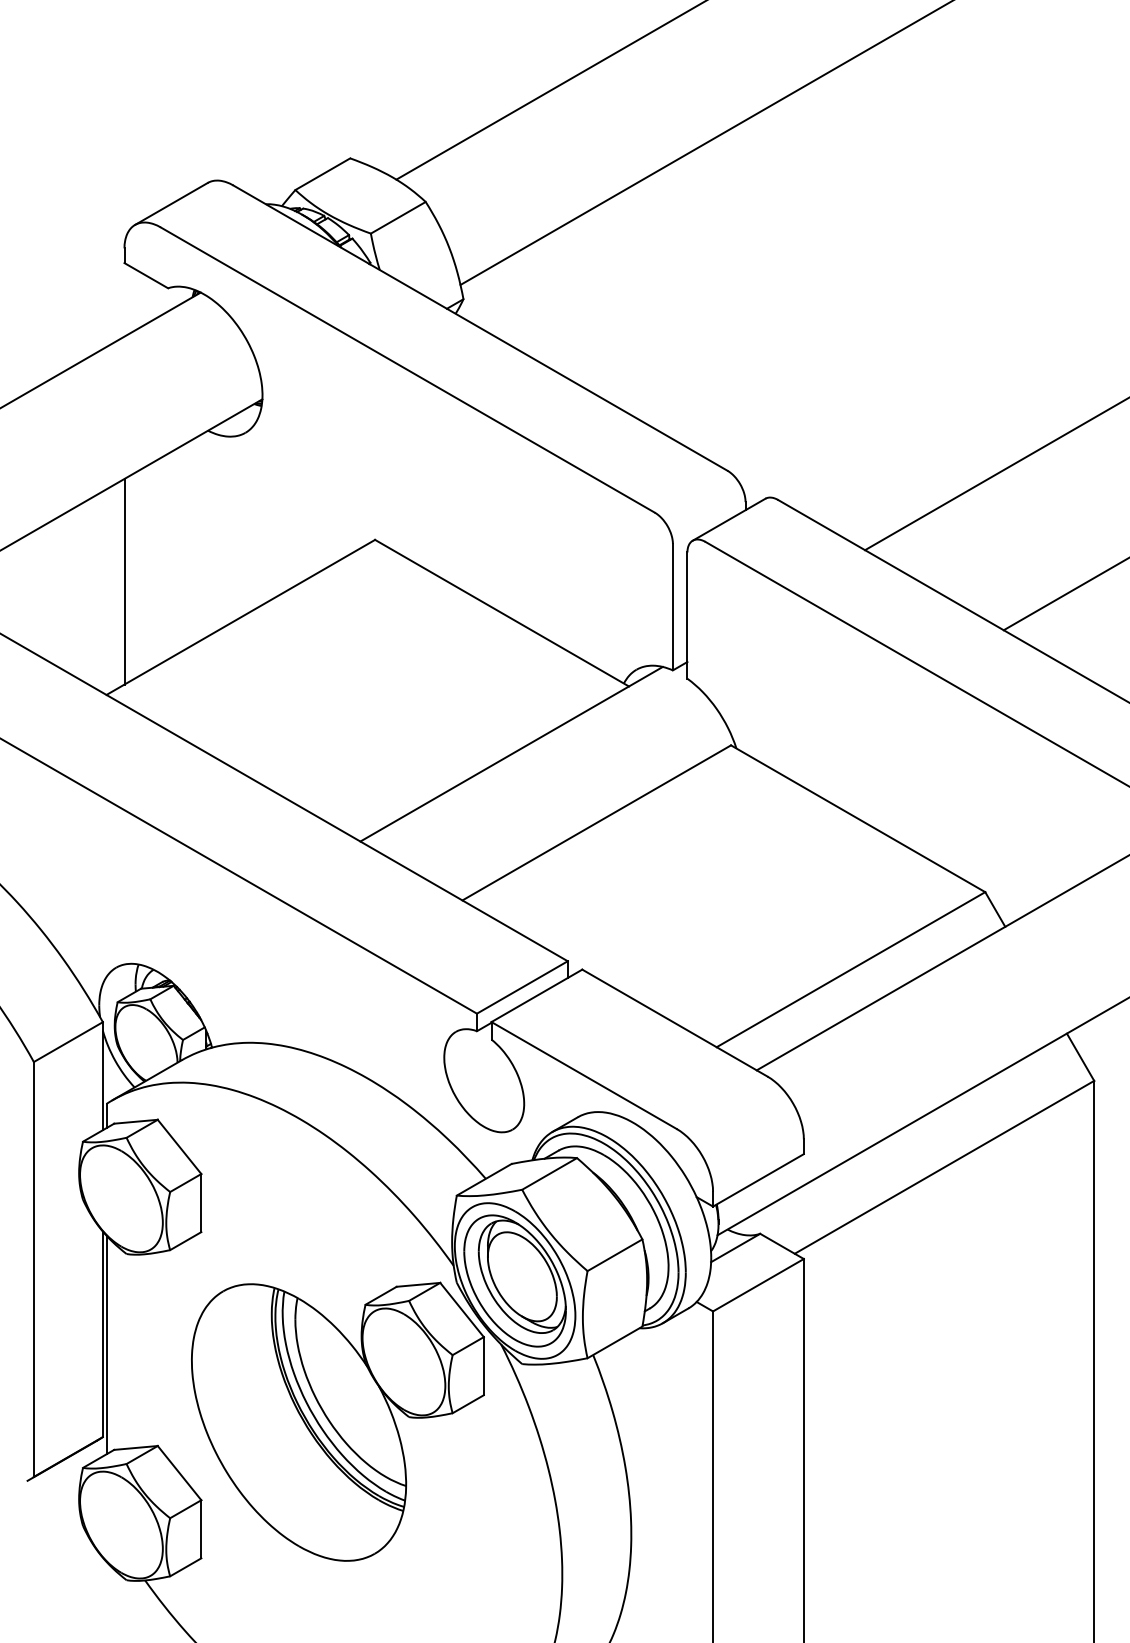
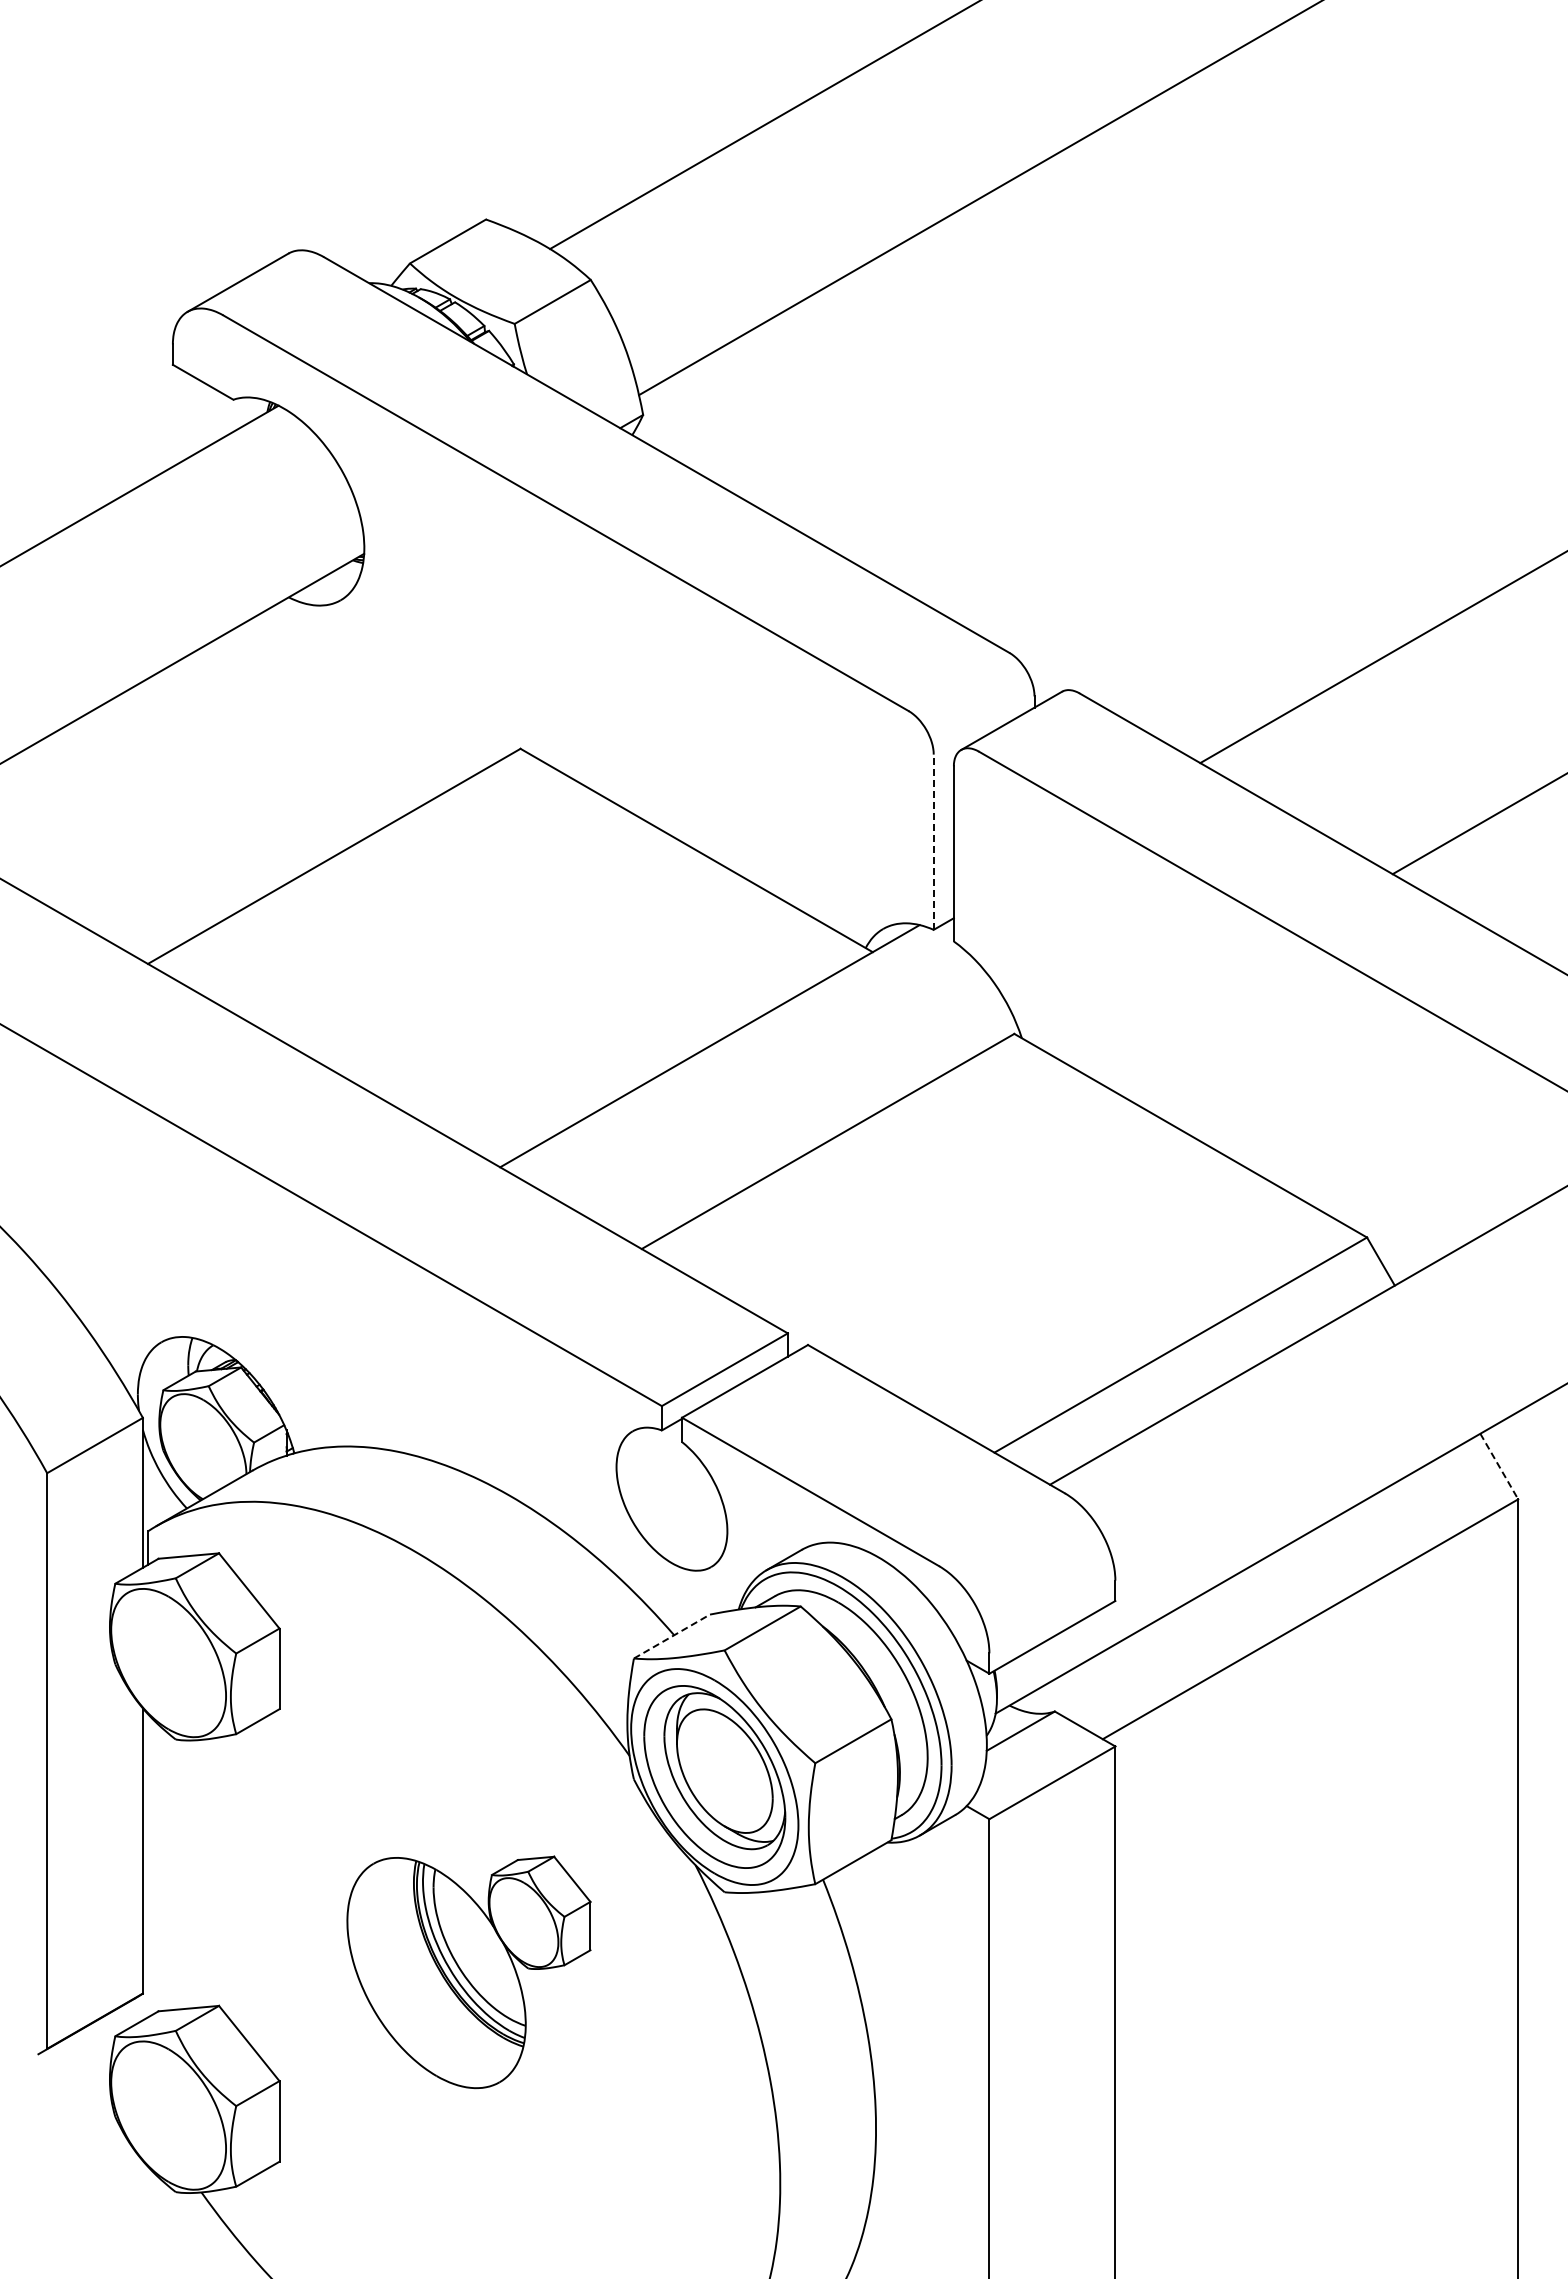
line: (124, 581) -> (172, 806), removed
line: (672, 607) -> (933, 842), solid -> dashed
line: (1080, 1057) -> (1499, 1466), solid -> dashed
line: (483, 1179) -> (671, 1636), solid -> dashed
line: (106, 1344) -> (147, 1865), removed
part: (337, 1421) -> (468, 1972), size x0.6

